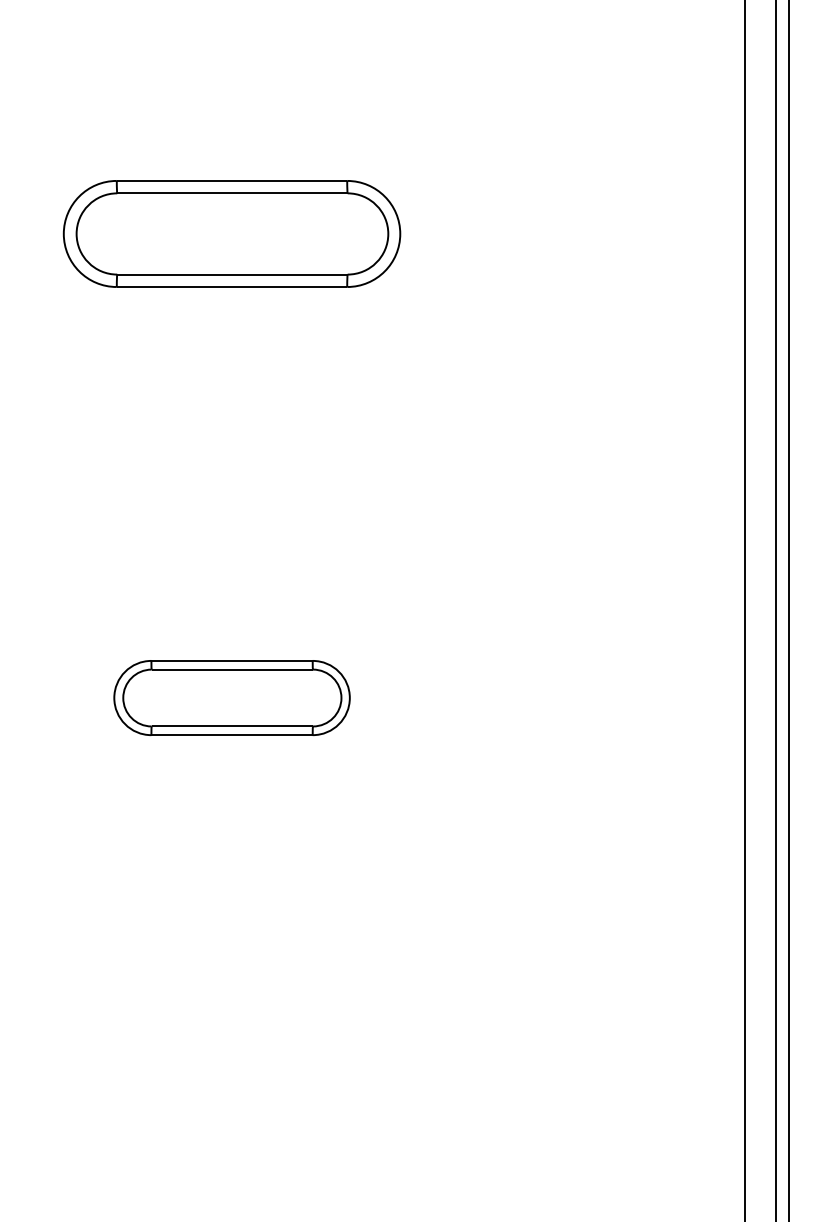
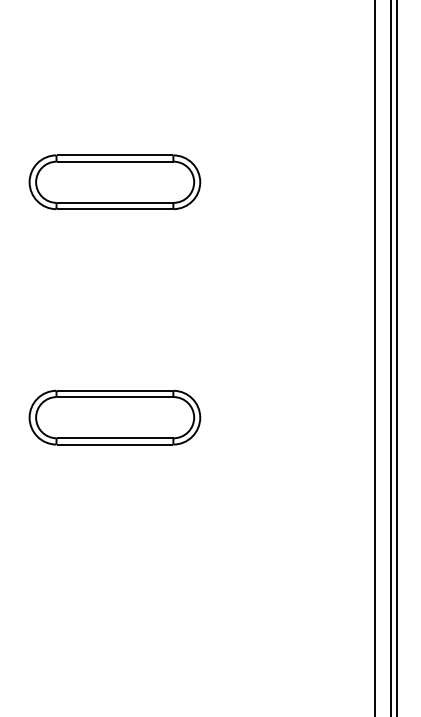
part: (231, 697) -> (114, 417), size x1.43

